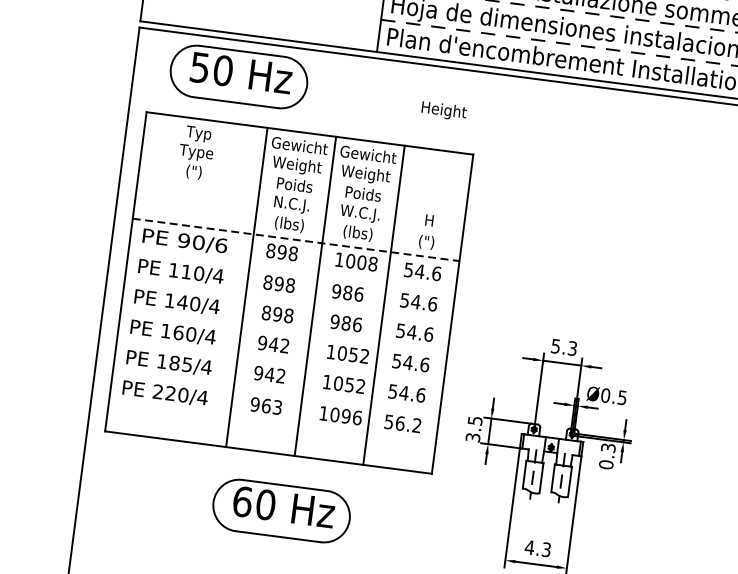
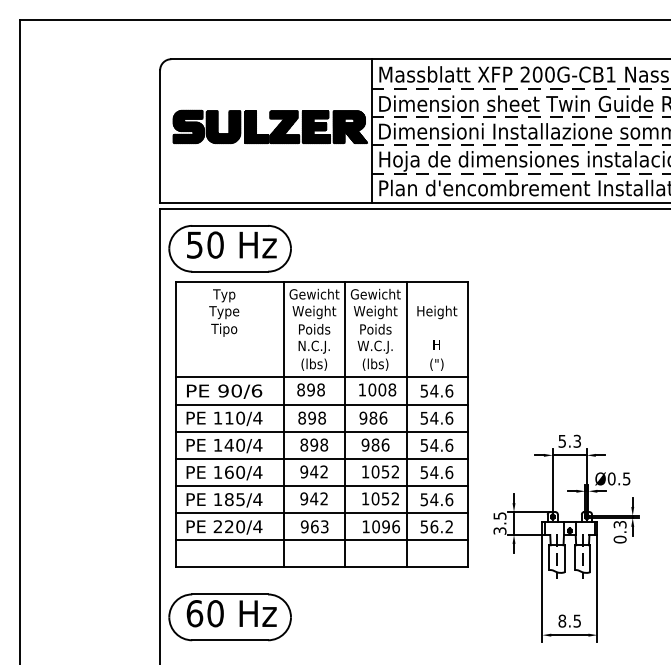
part: (238, 76) -> (229, 248), moved
text: (444, 111) -> (437, 312), moved
text: (194, 172) -> (224, 329), (") -> Tipo
line: (295, 239) -> (321, 377), dashed -> solid
line: (291, 270) -> (321, 404), added
line: (287, 300) -> (321, 431), added
line: (283, 330) -> (321, 458), added
line: (279, 361) -> (321, 486), added
line: (275, 392) -> (321, 513), added
line: (271, 422) -> (321, 540), added
part: (280, 511) -> (229, 617), moved
text: (537, 547) -> (569, 620), 4.3 -> 8.5

